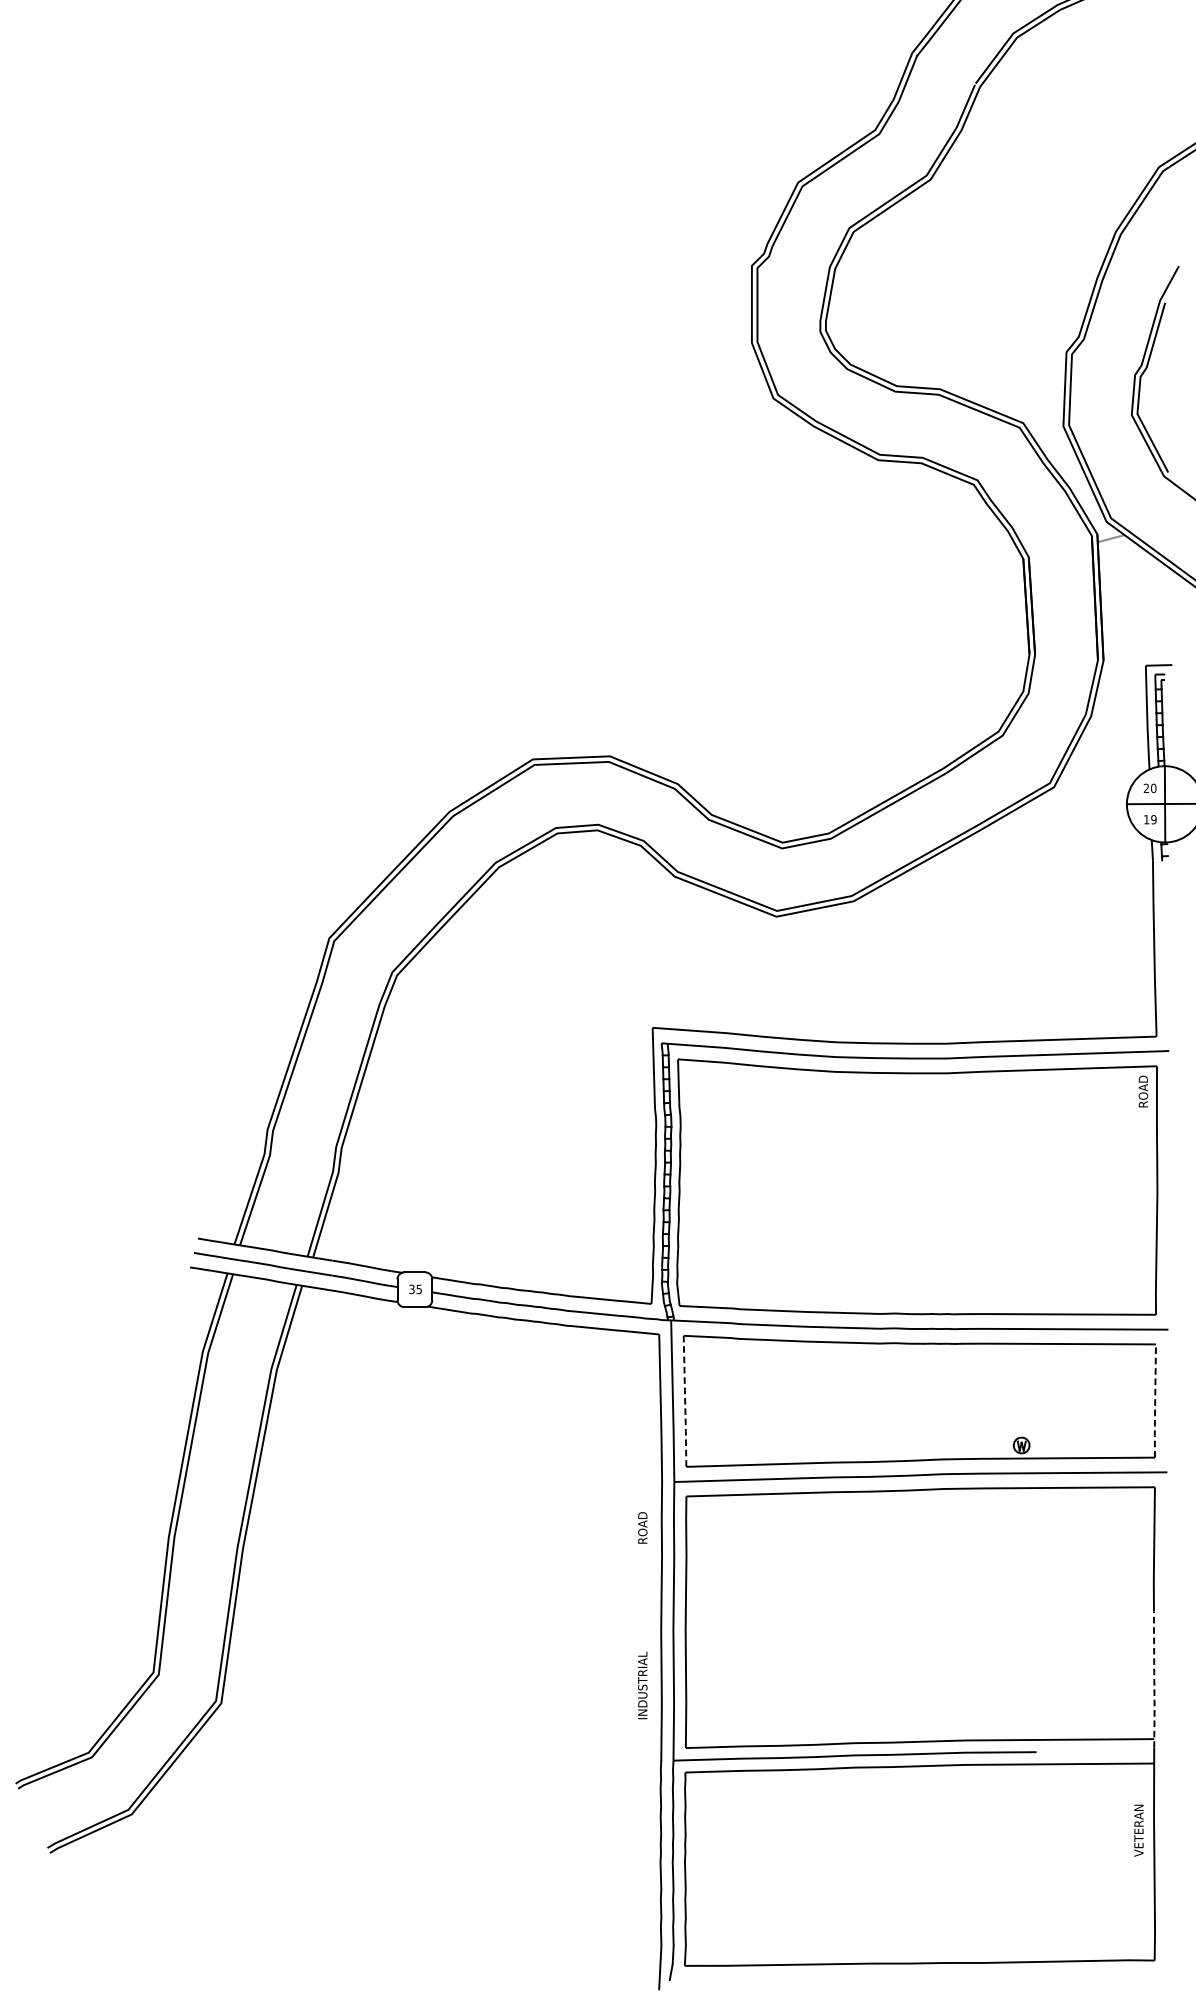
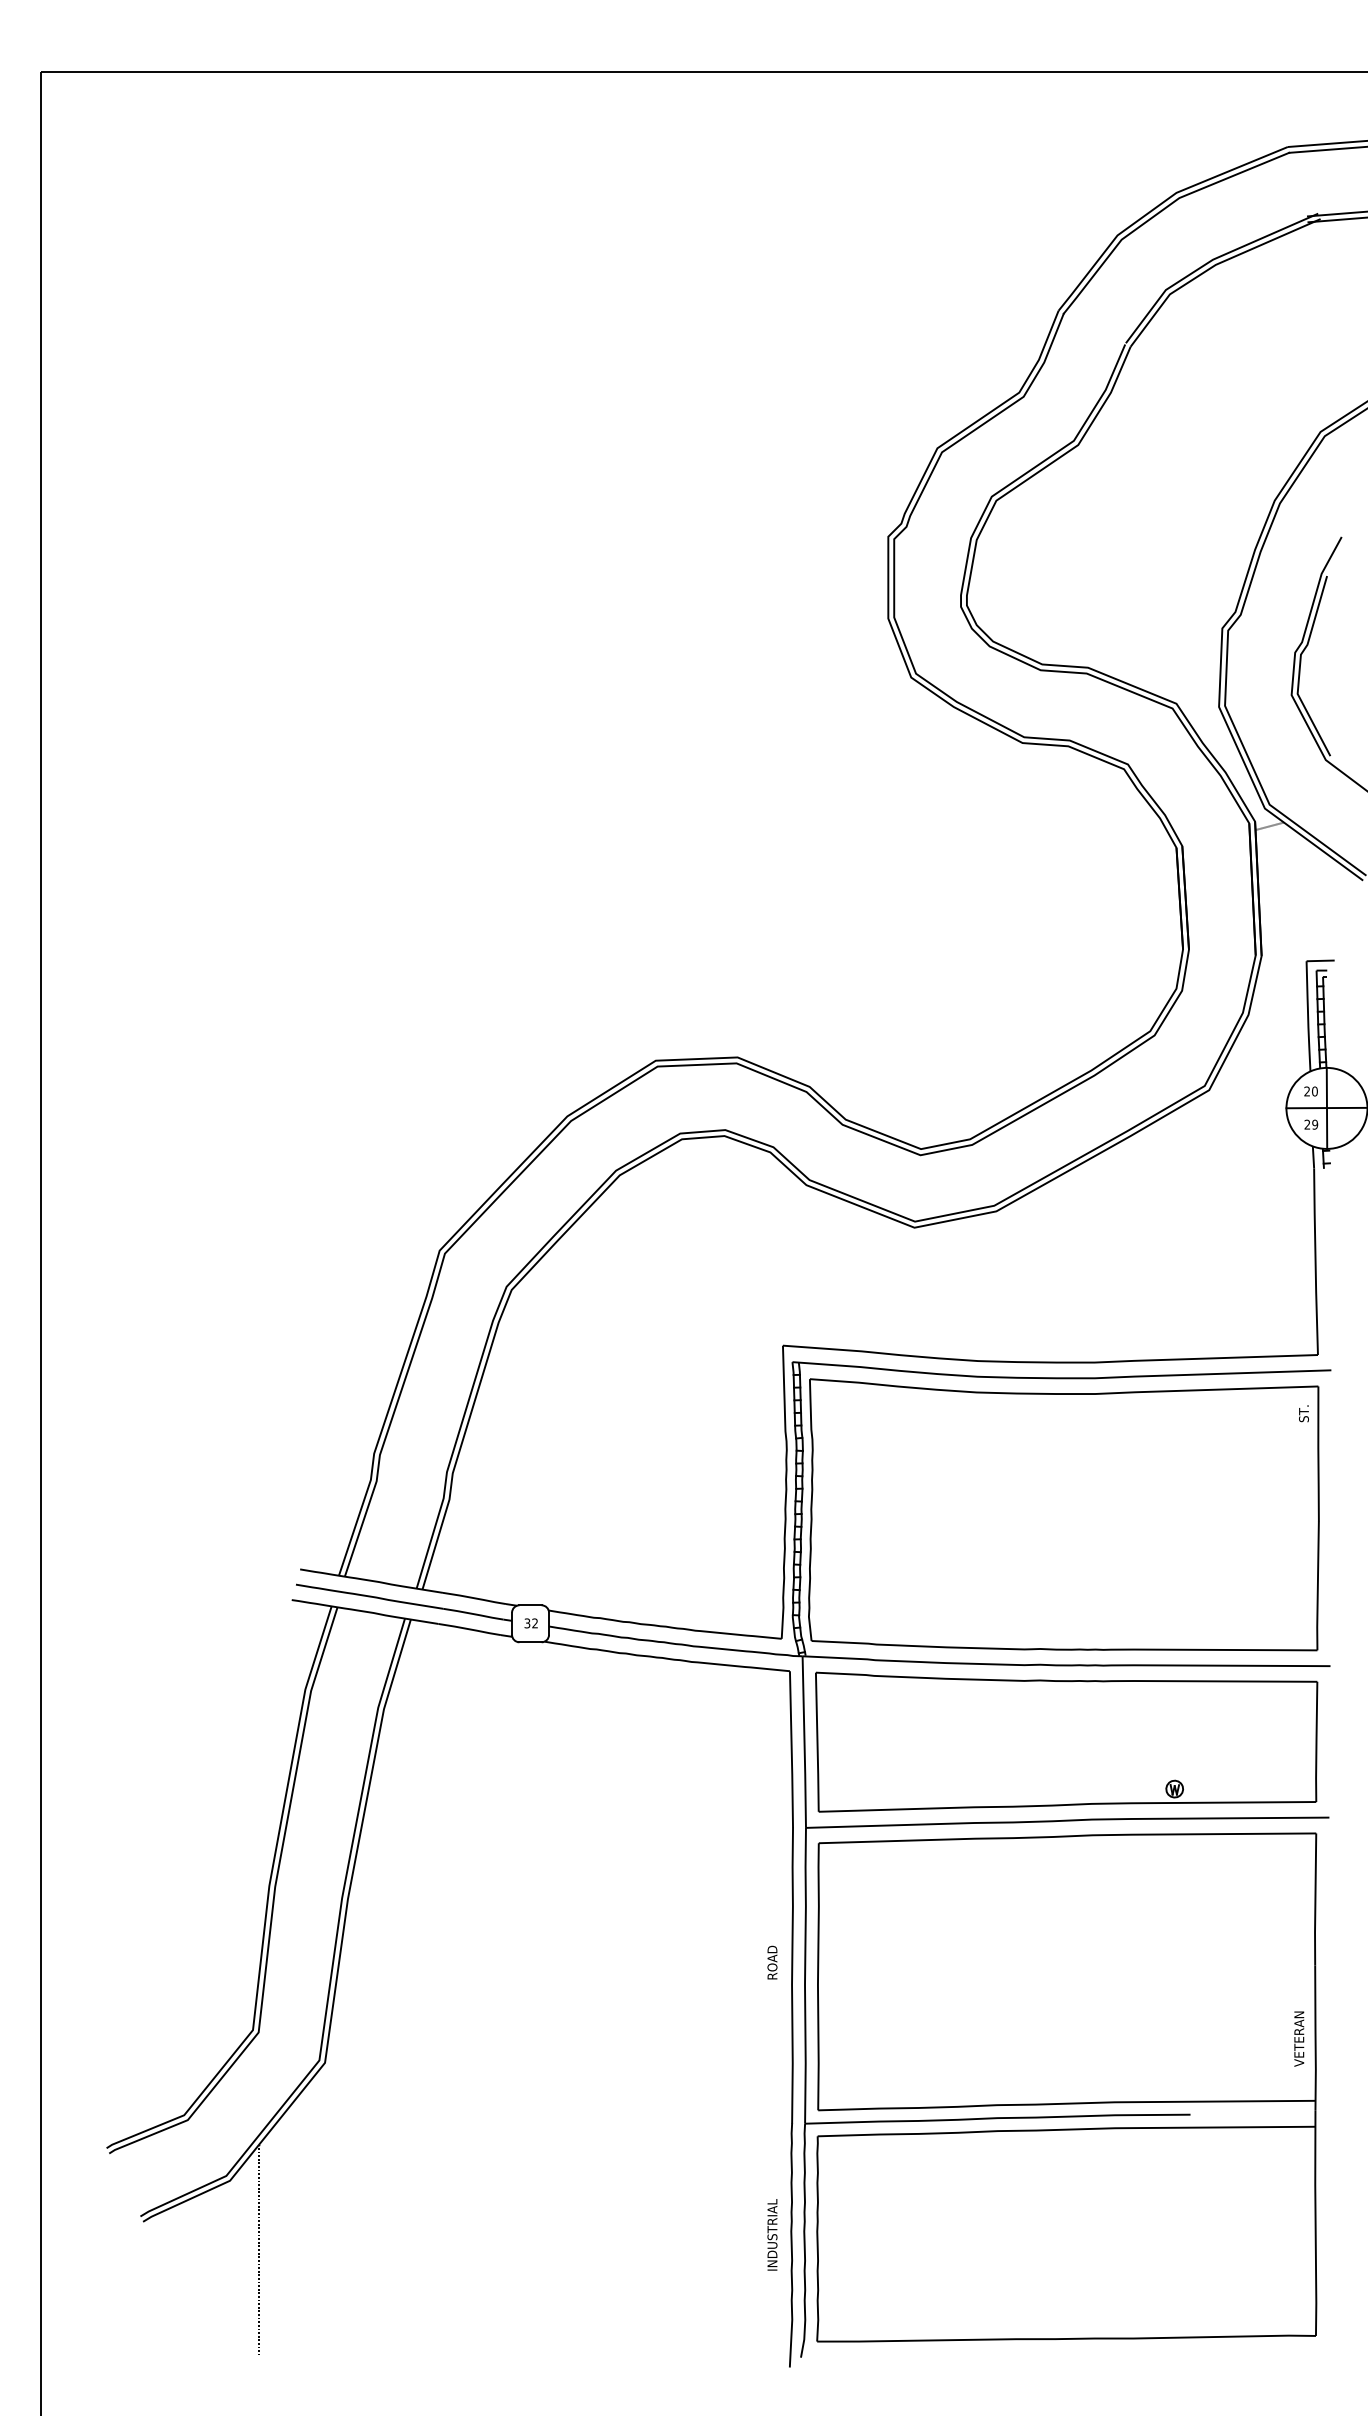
text: (1145, 819) -> (1306, 1124), 19 -> 29
text: (1142, 1091) -> (1303, 1413), ROAD -> ST.
text: (418, 1289) -> (534, 1623), 35 -> 32
line: (1155, 1400) -> (1316, 1741), dashed -> solid
line: (685, 1402) -> (817, 1743), dashed -> solid
text: (642, 1527) -> (772, 1962), moved
line: (1154, 1679) -> (1315, 2037), dashed -> solid
text: (642, 1685) -> (772, 2234), moved
text: (1139, 1830) -> (1299, 2038), moved
line: (158, 1880) -> (258, 2250), added

